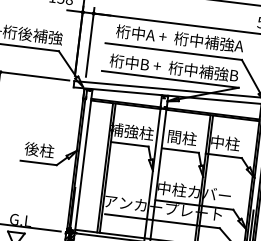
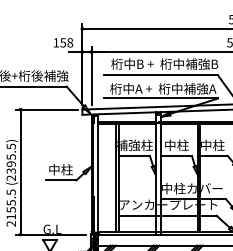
text: (179, 37) -> (164, 63), 桁中A +  桁中補強A -> 桁中B +  桁中補強B
text: (173, 67) -> (162, 88), 桁中B +  桁中補強B -> 桁中A +  桁中補強A
text: (174, 137) -> (170, 145), 間柱 -> 中柱
text: (32, 148) -> (54, 169), 後柱 -> 中柱

